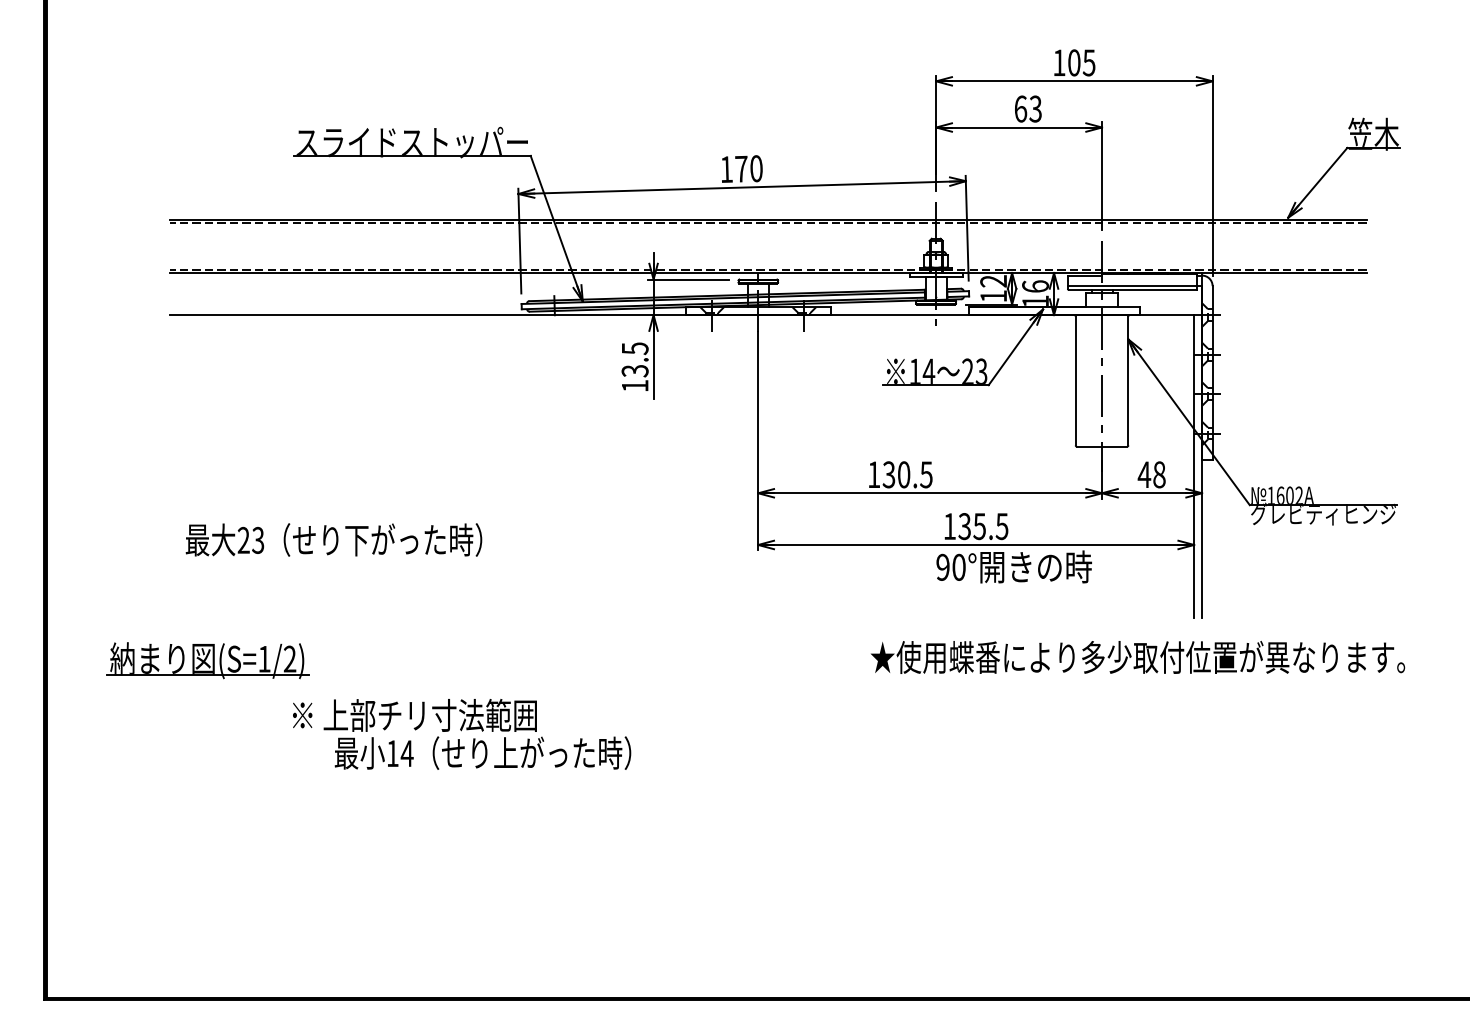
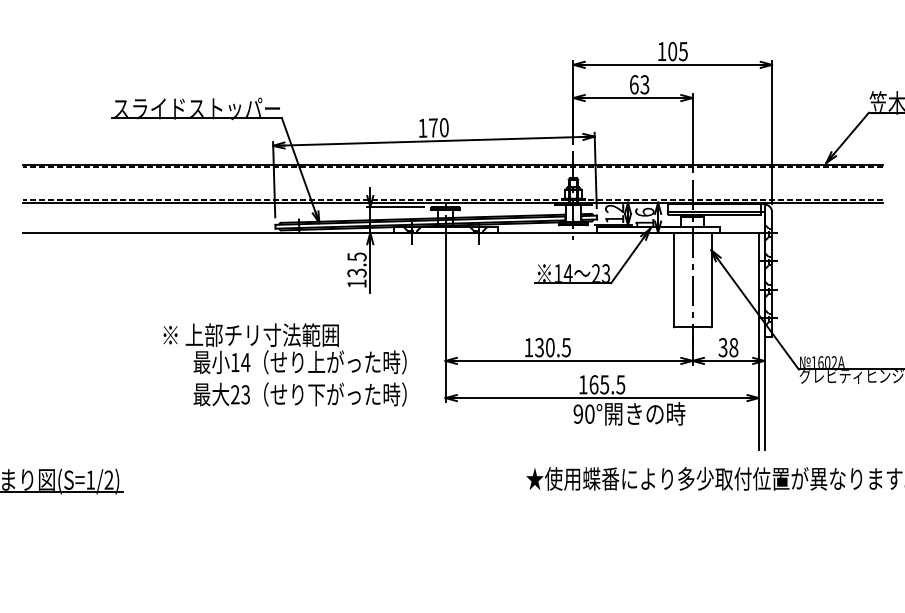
text: (1144, 474) -> (723, 347), 48 -> 38
text: (964, 526) -> (593, 384), 135.5 -> 165.5
text: (333, 539) -> (299, 394), moved
text: (462, 734) -> (285, 348), moved

